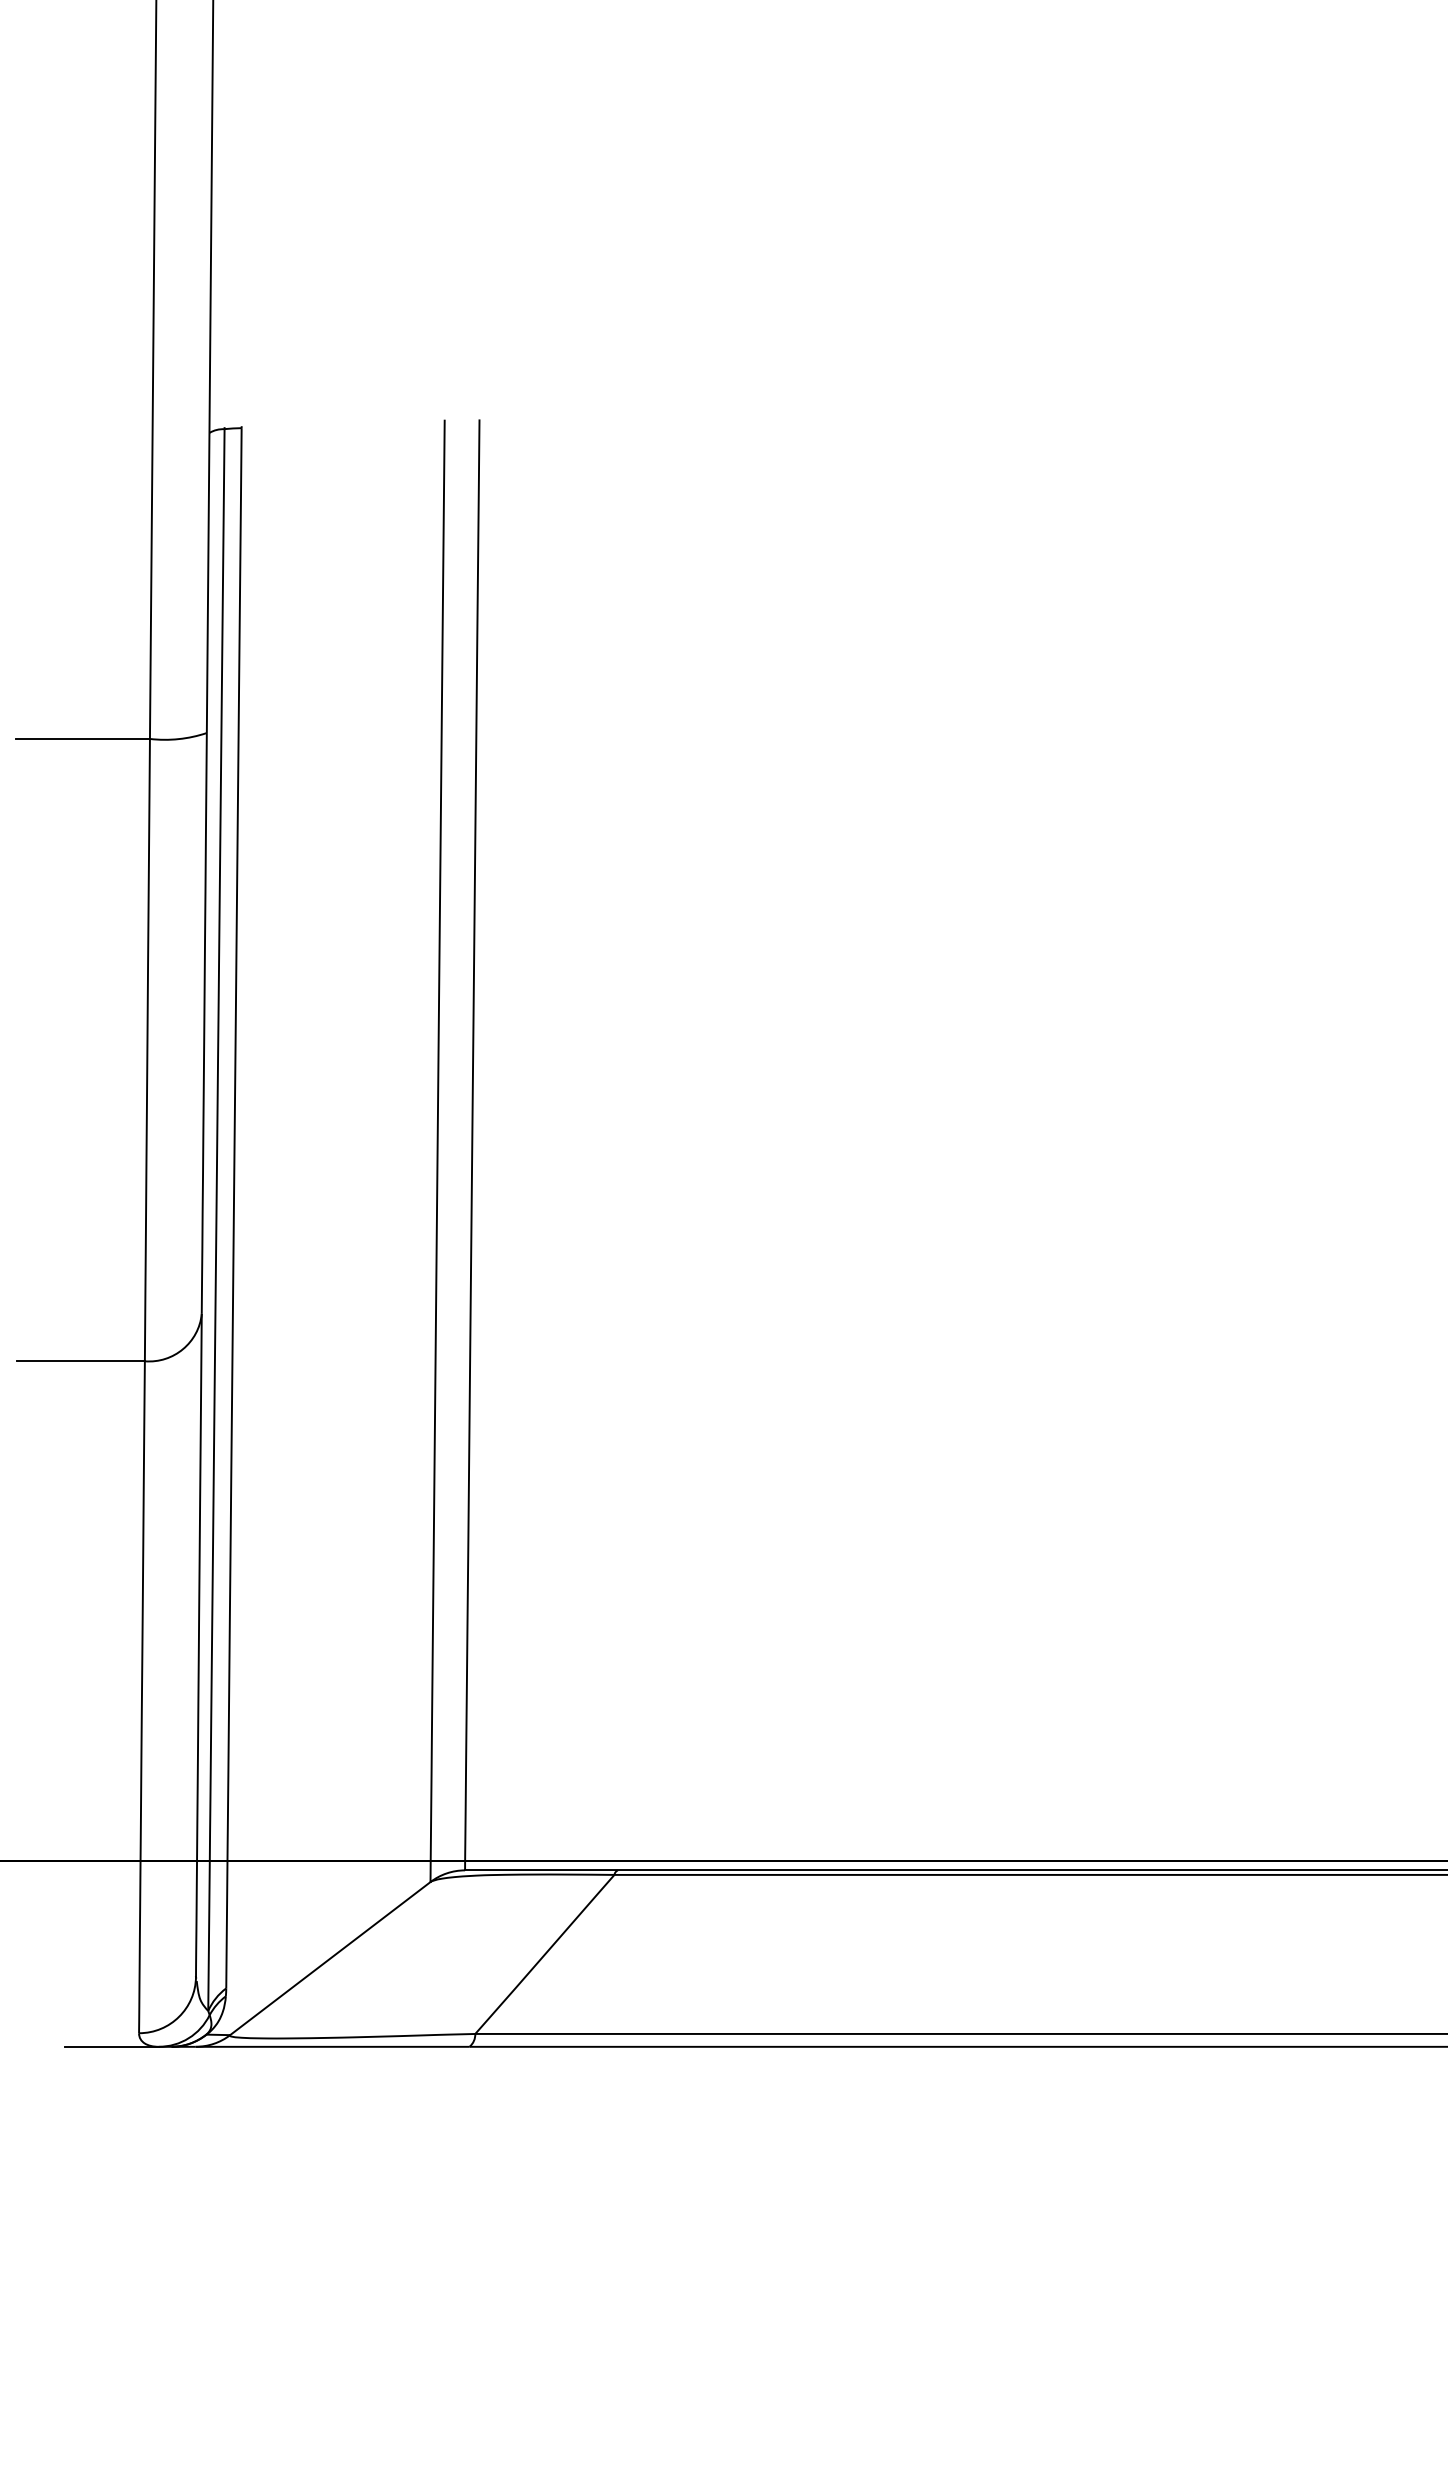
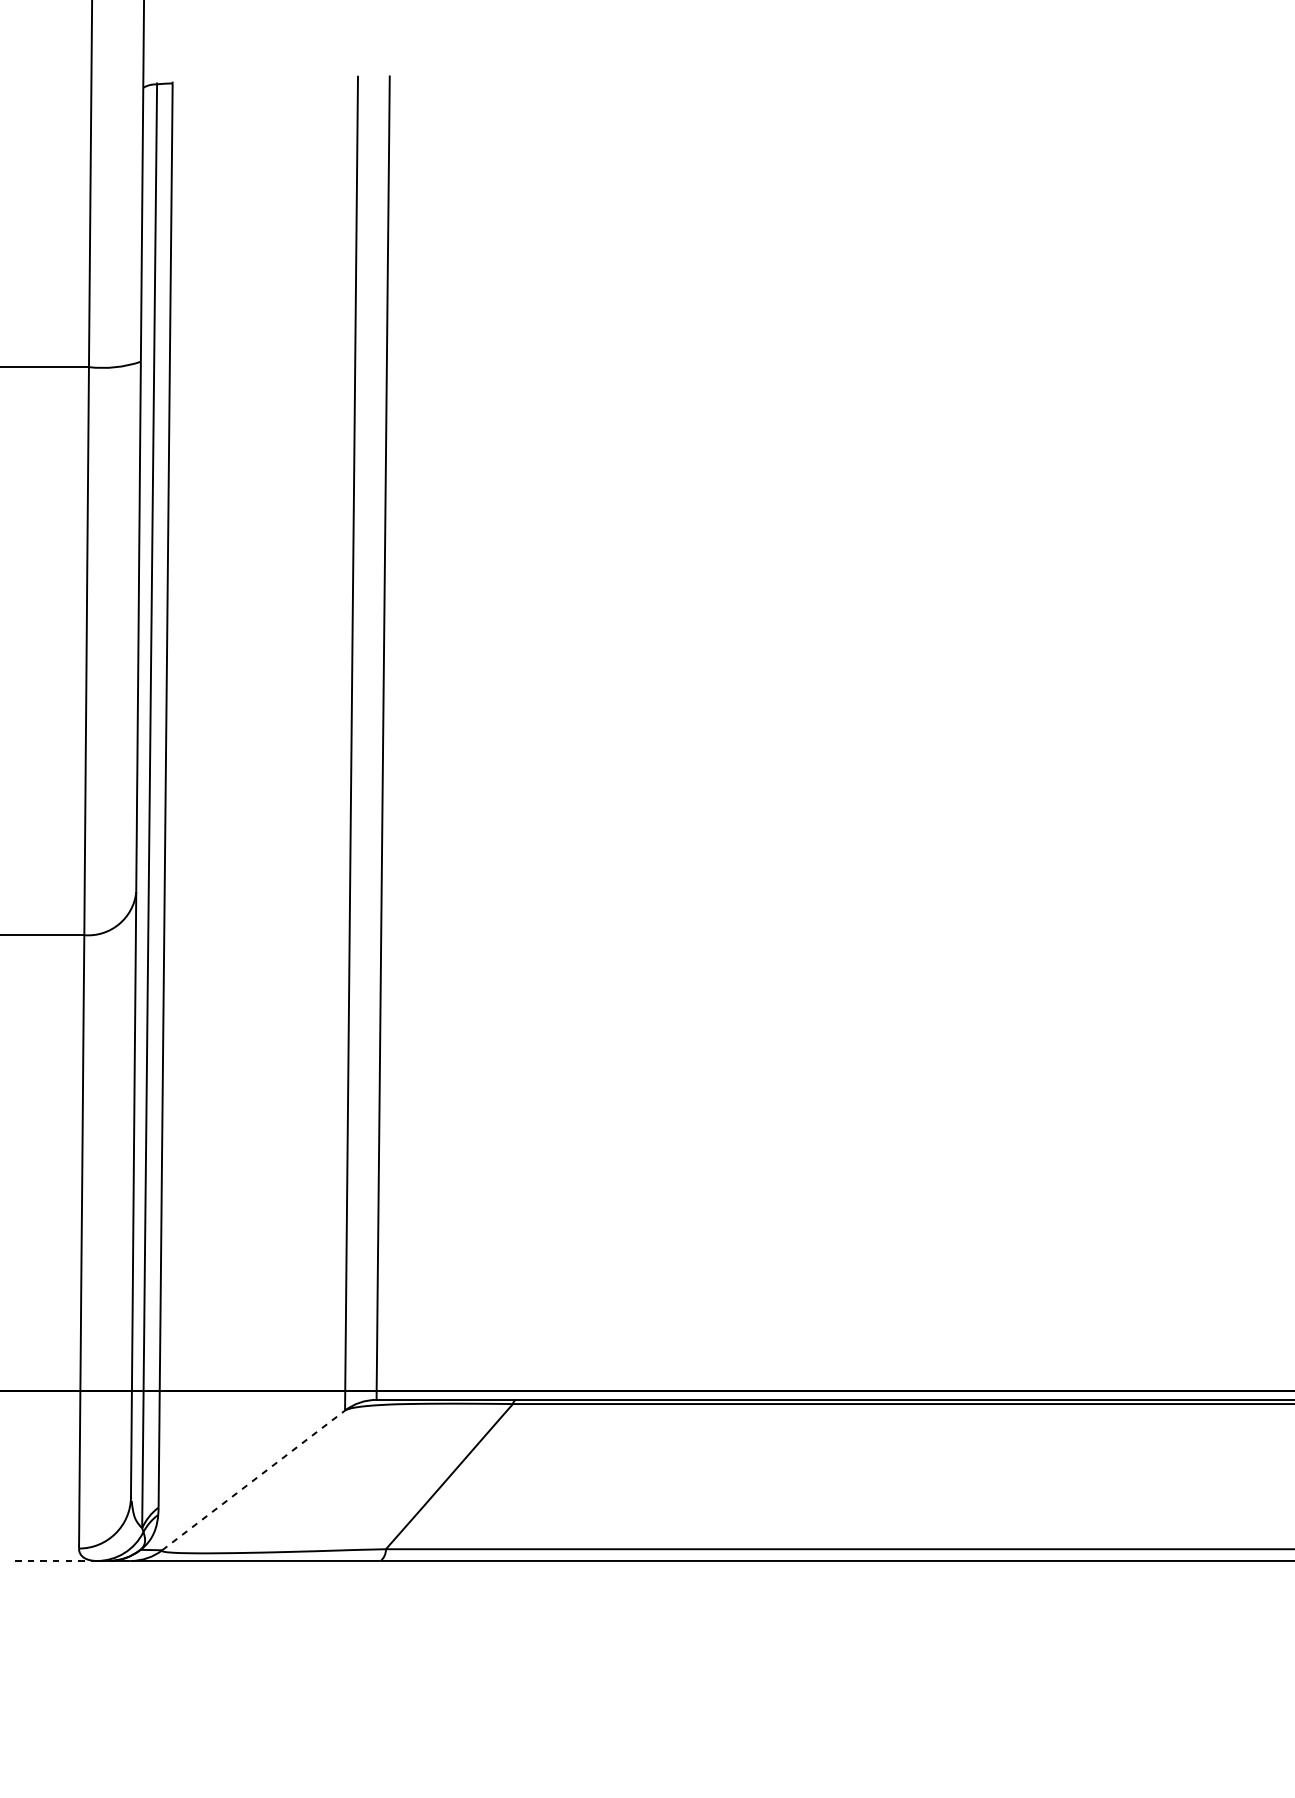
line: (330, 1958) -> (253, 1480), solid -> dashed
line: (111, 2046) -> (53, 1560), solid -> dashed

